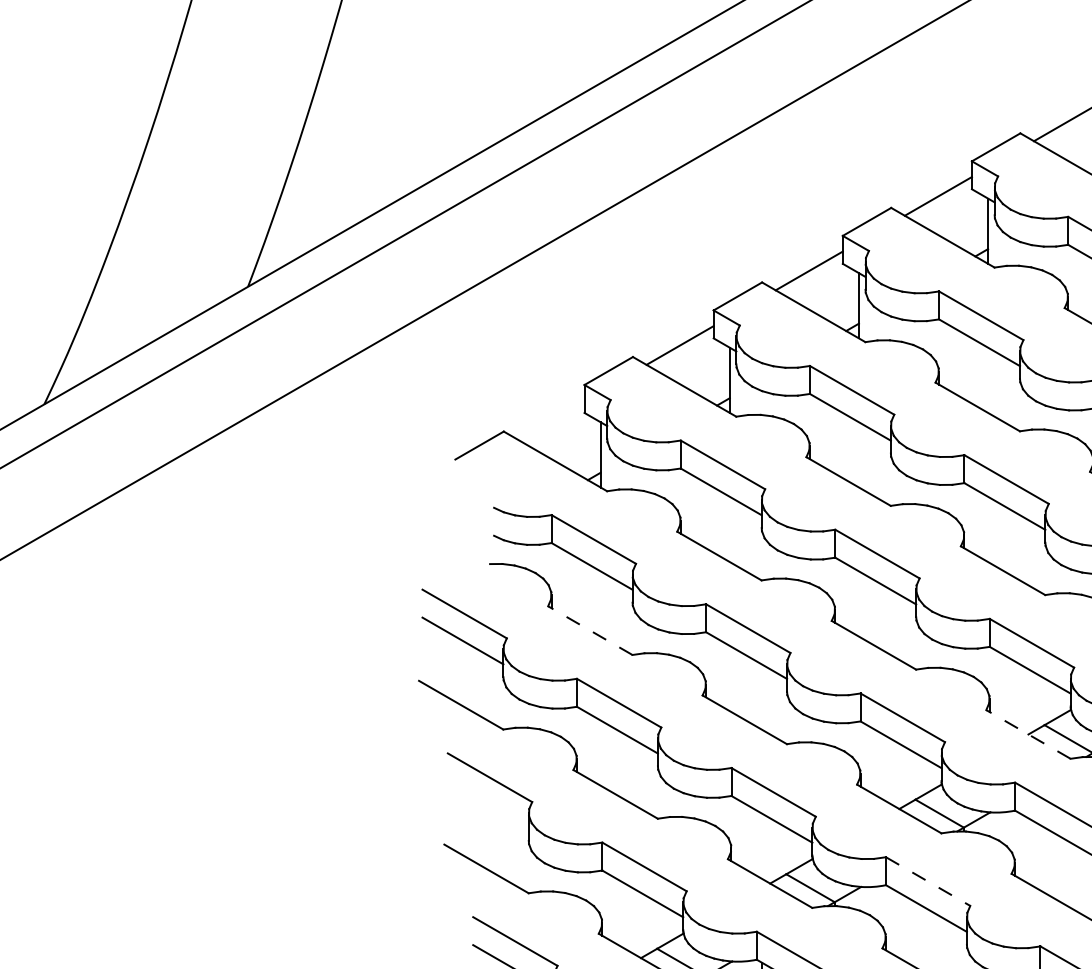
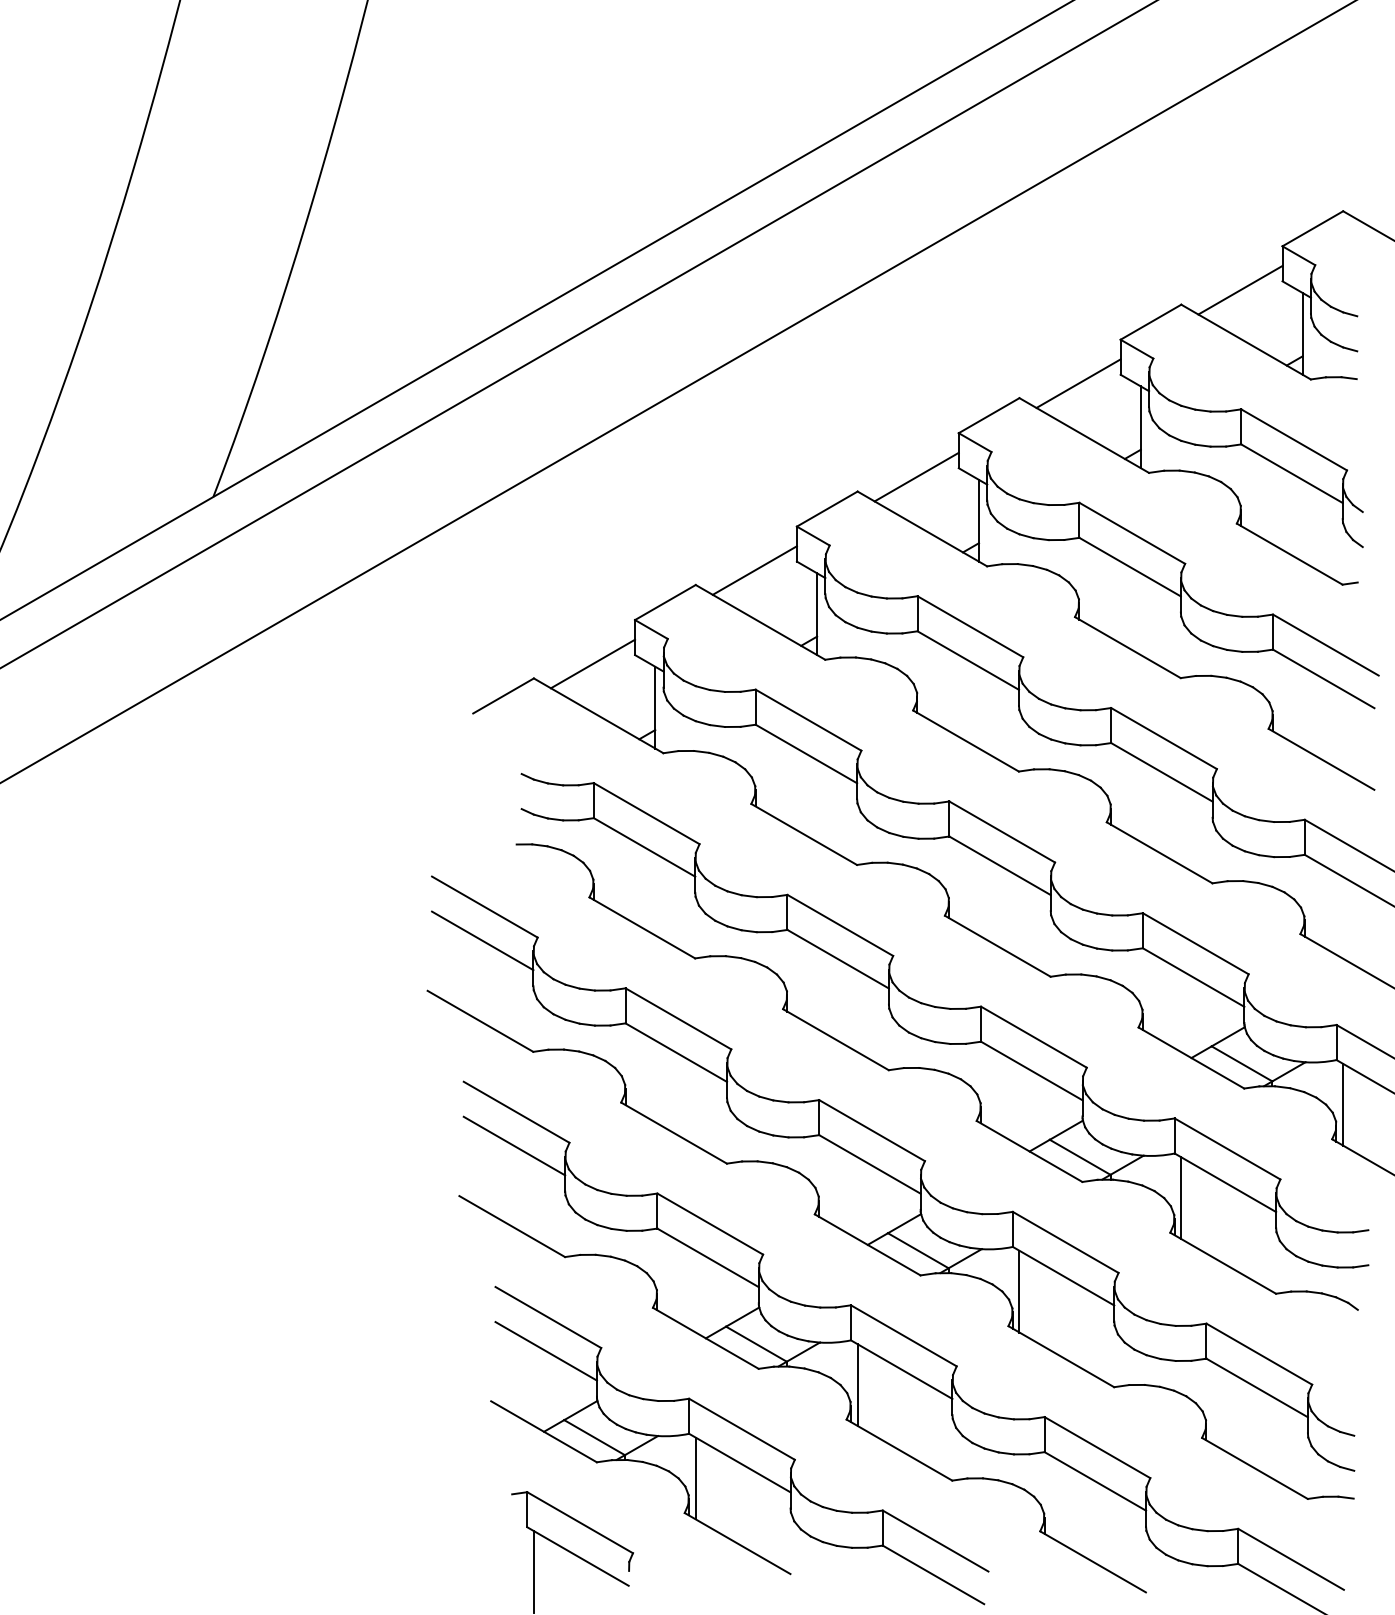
line: (550, 419) -> (592, 663), added
line: (589, 630) -> (641, 927), dashed -> solid
line: (1028, 734) -> (1191, 1057), dashed -> solid
line: (488, 804) -> (514, 1145), added
line: (1020, 846) -> (1181, 1198), added
line: (928, 881) -> (1066, 1242), dashed -> solid
line: (891, 920) -> (1019, 1291), added

